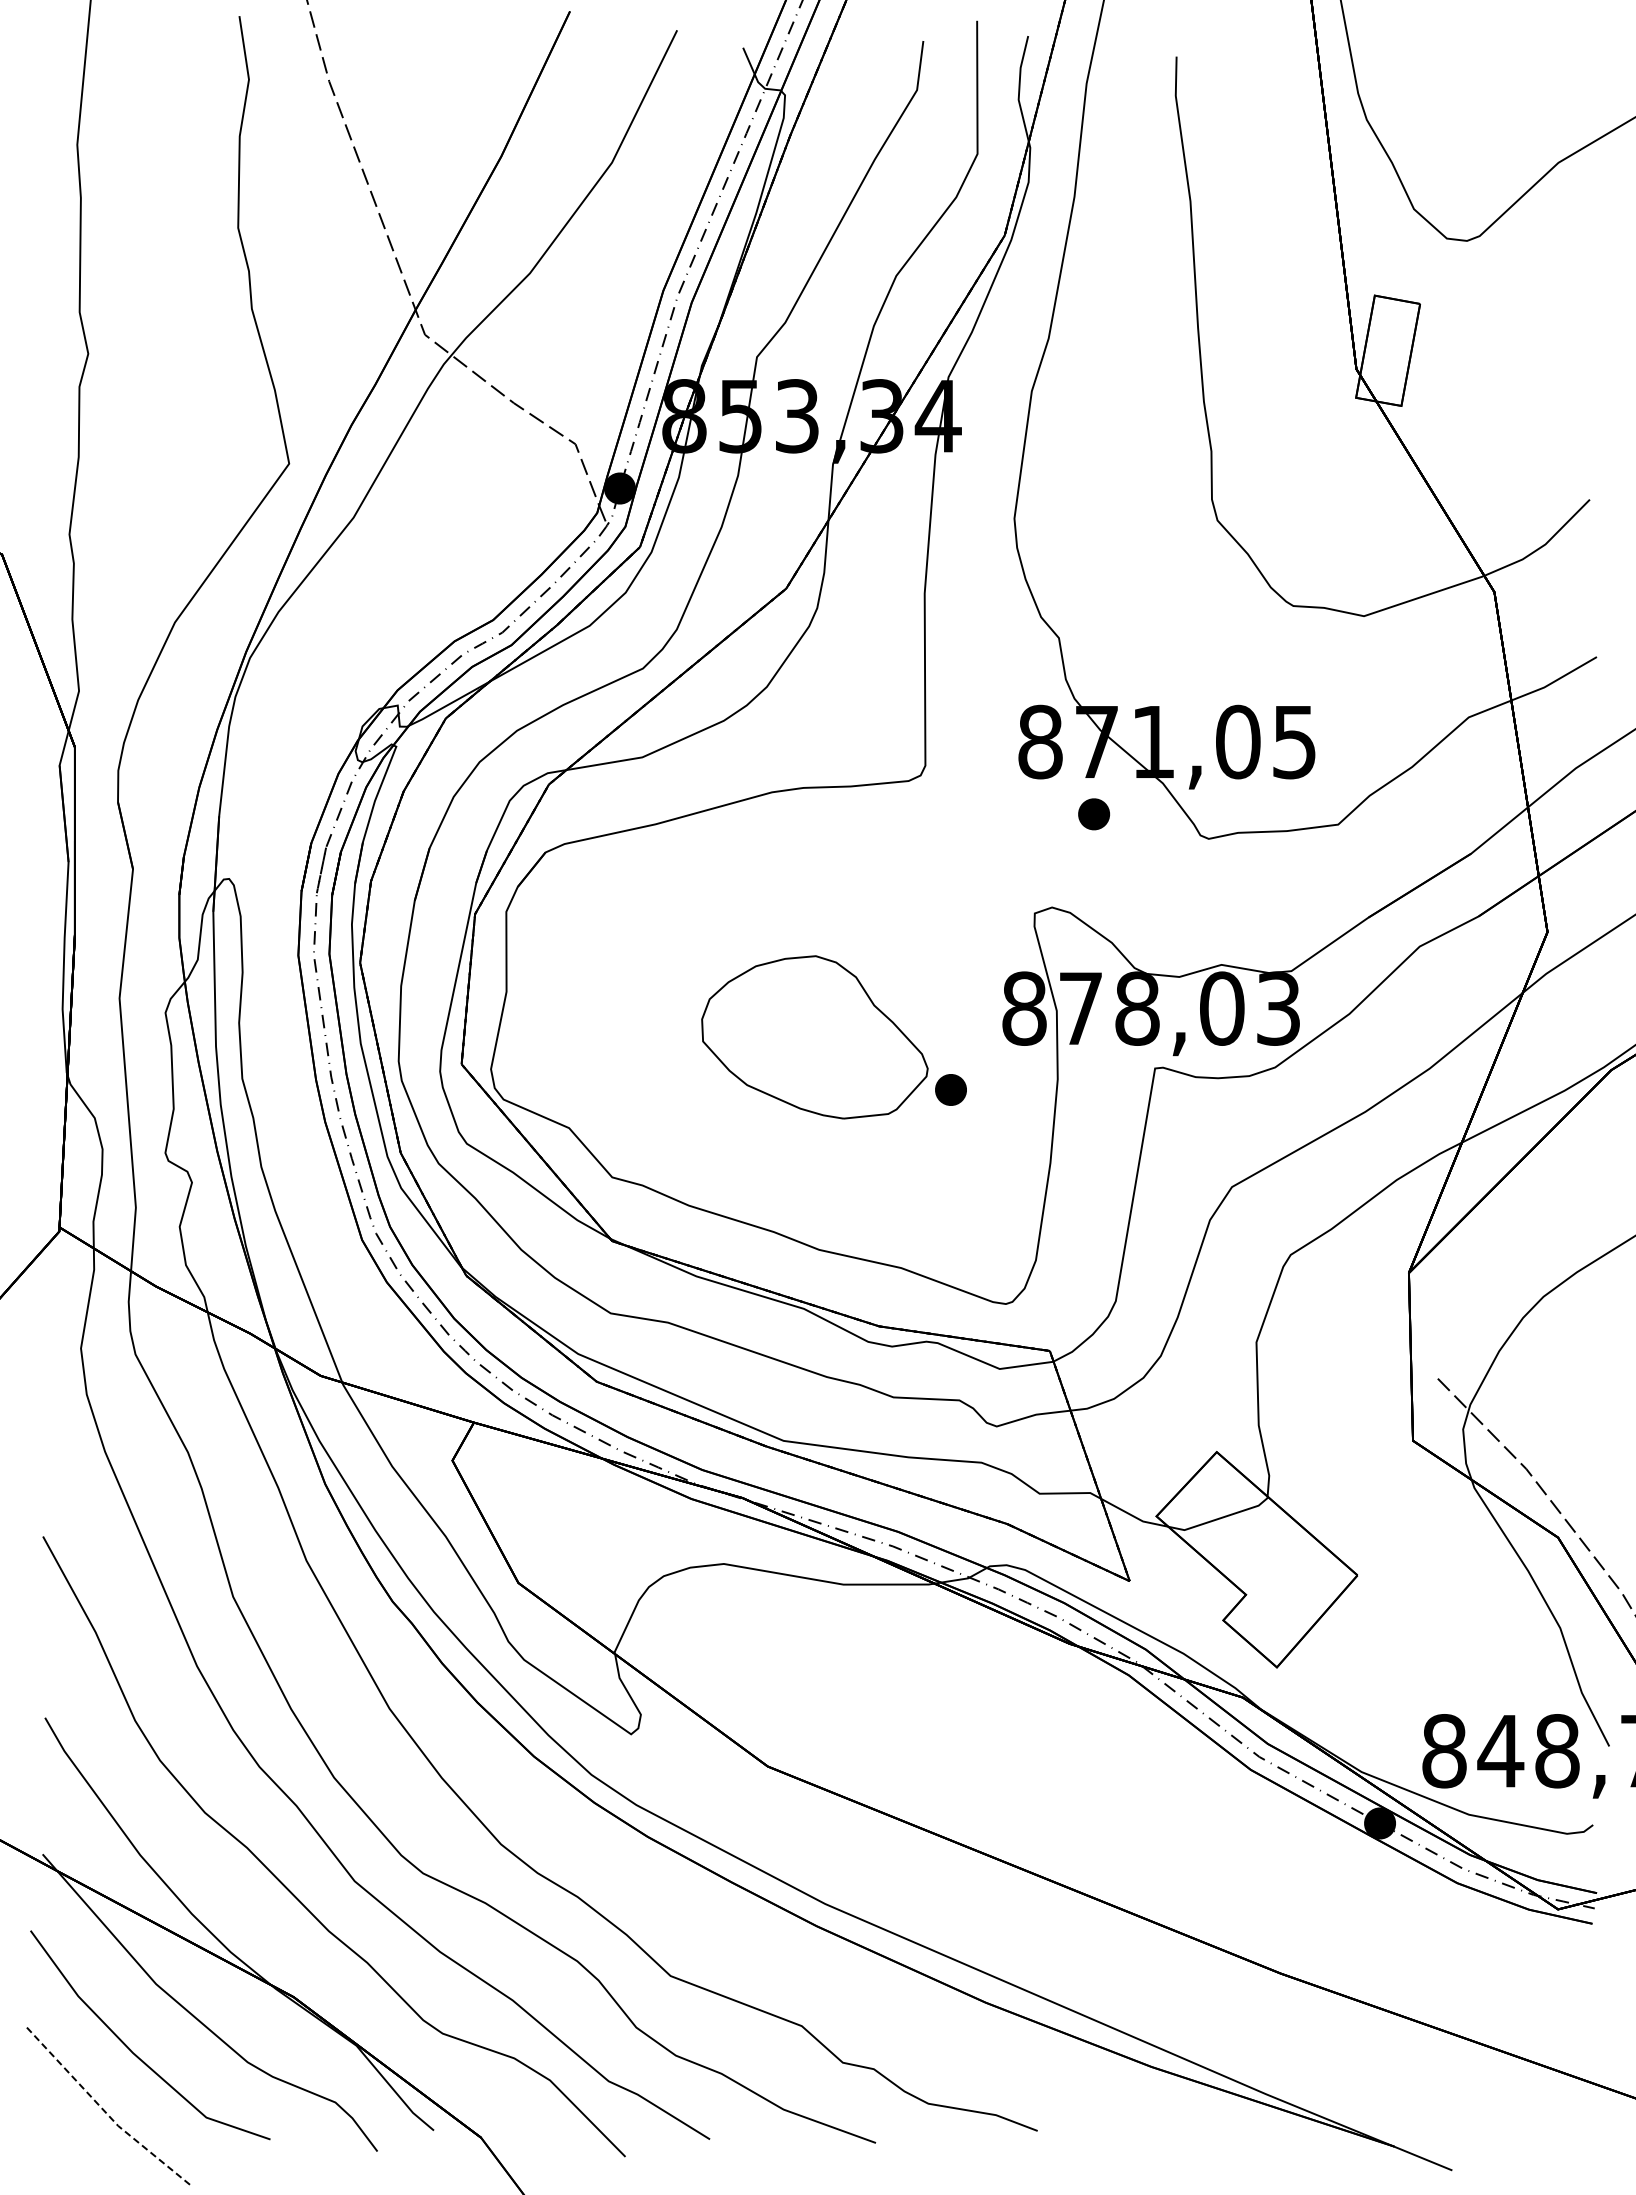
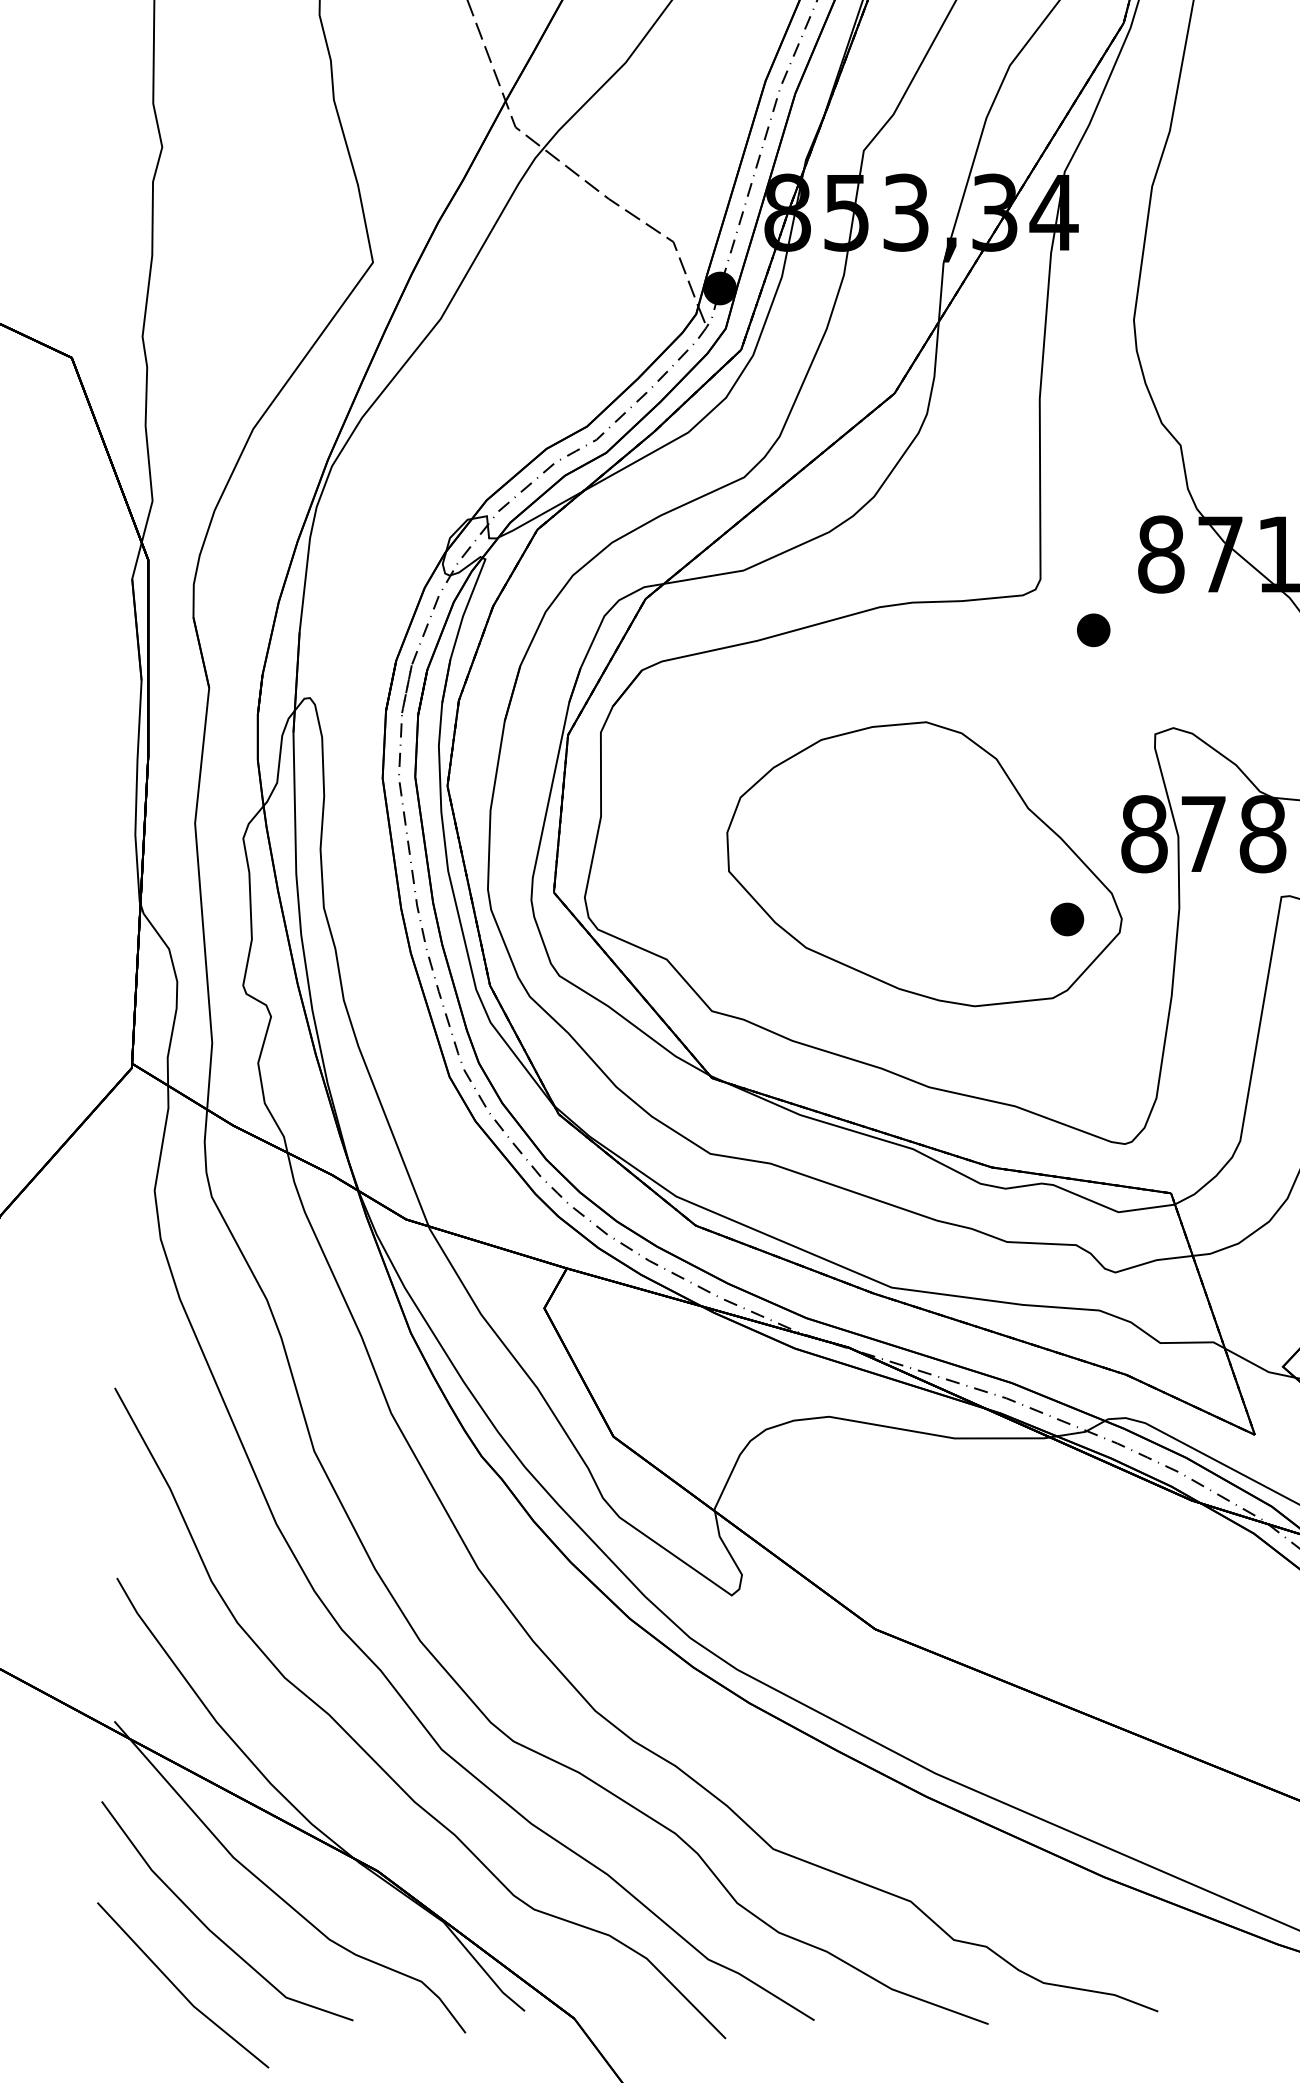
part: (1093, 814) -> (1093, 630), moved
part: (814, 1037) -> (924, 864), size x1.67
line: (103, 2110) -> (178, 1990), dashed -> solid

